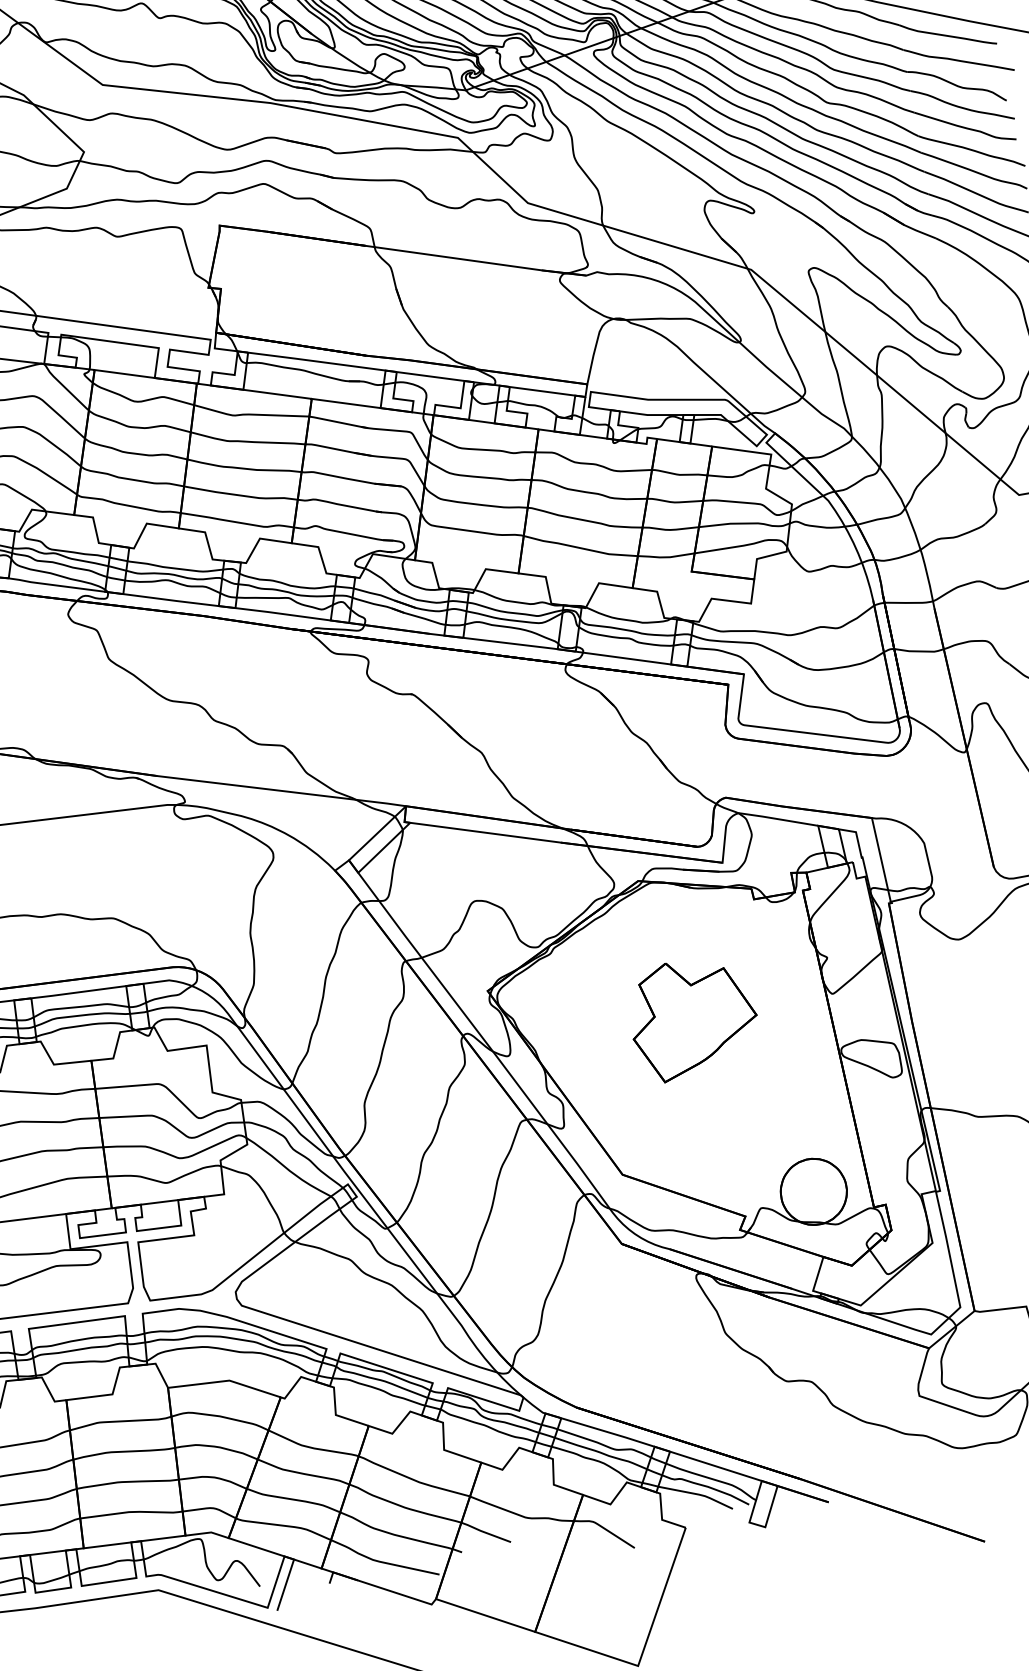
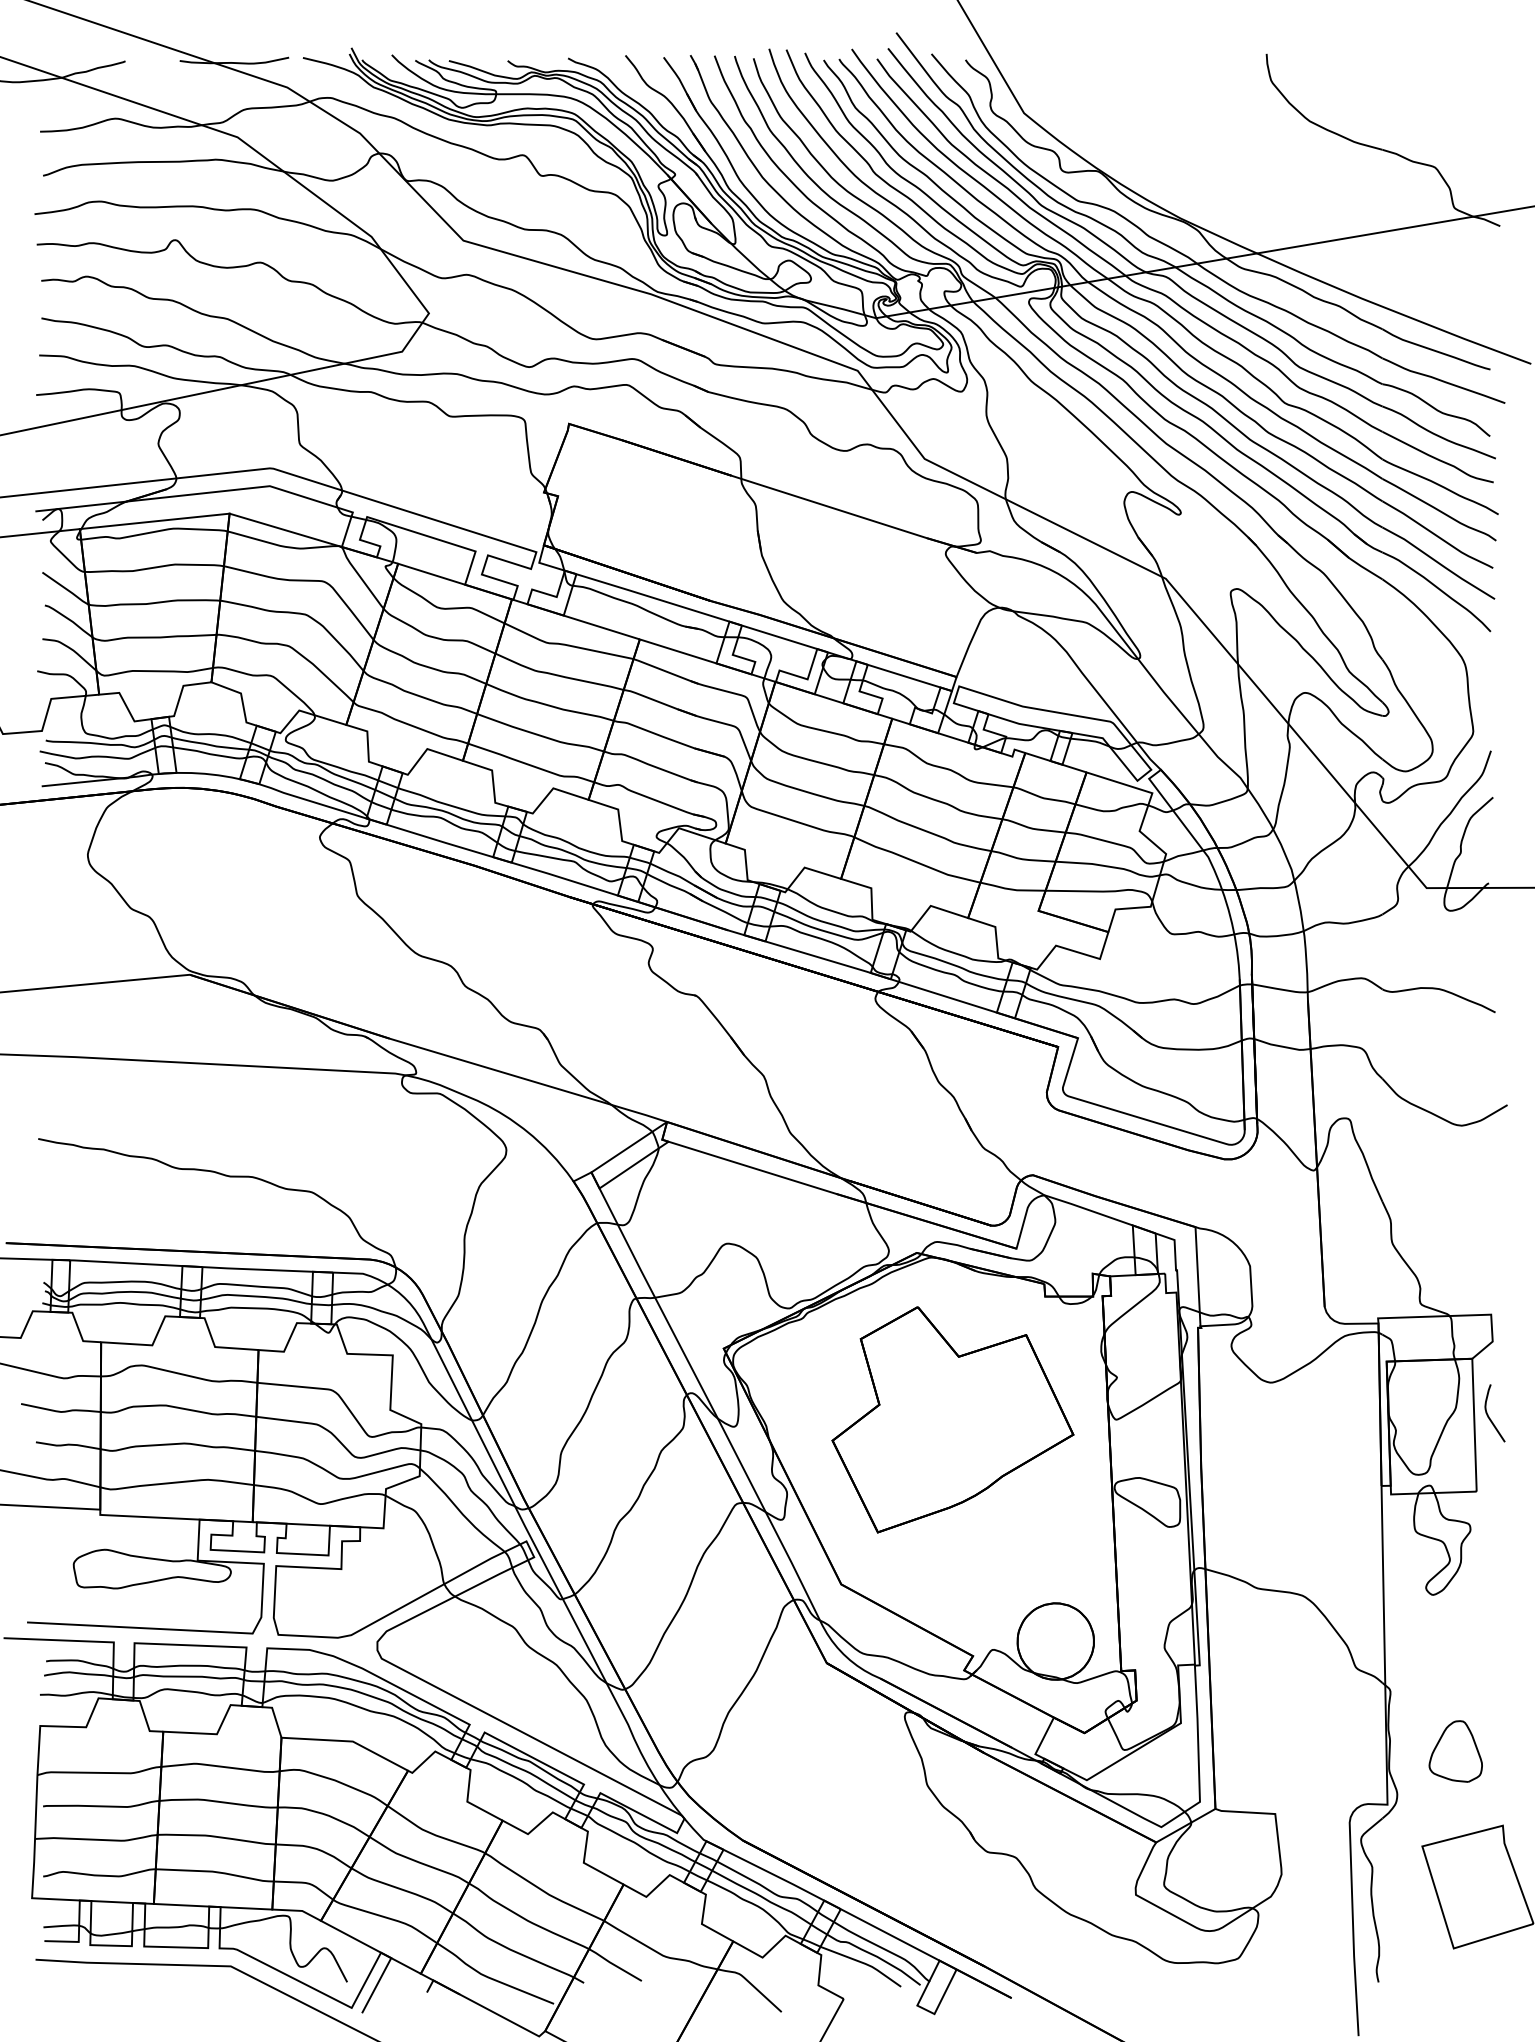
part: (693, 1017) -> (952, 1419), size x1.67

